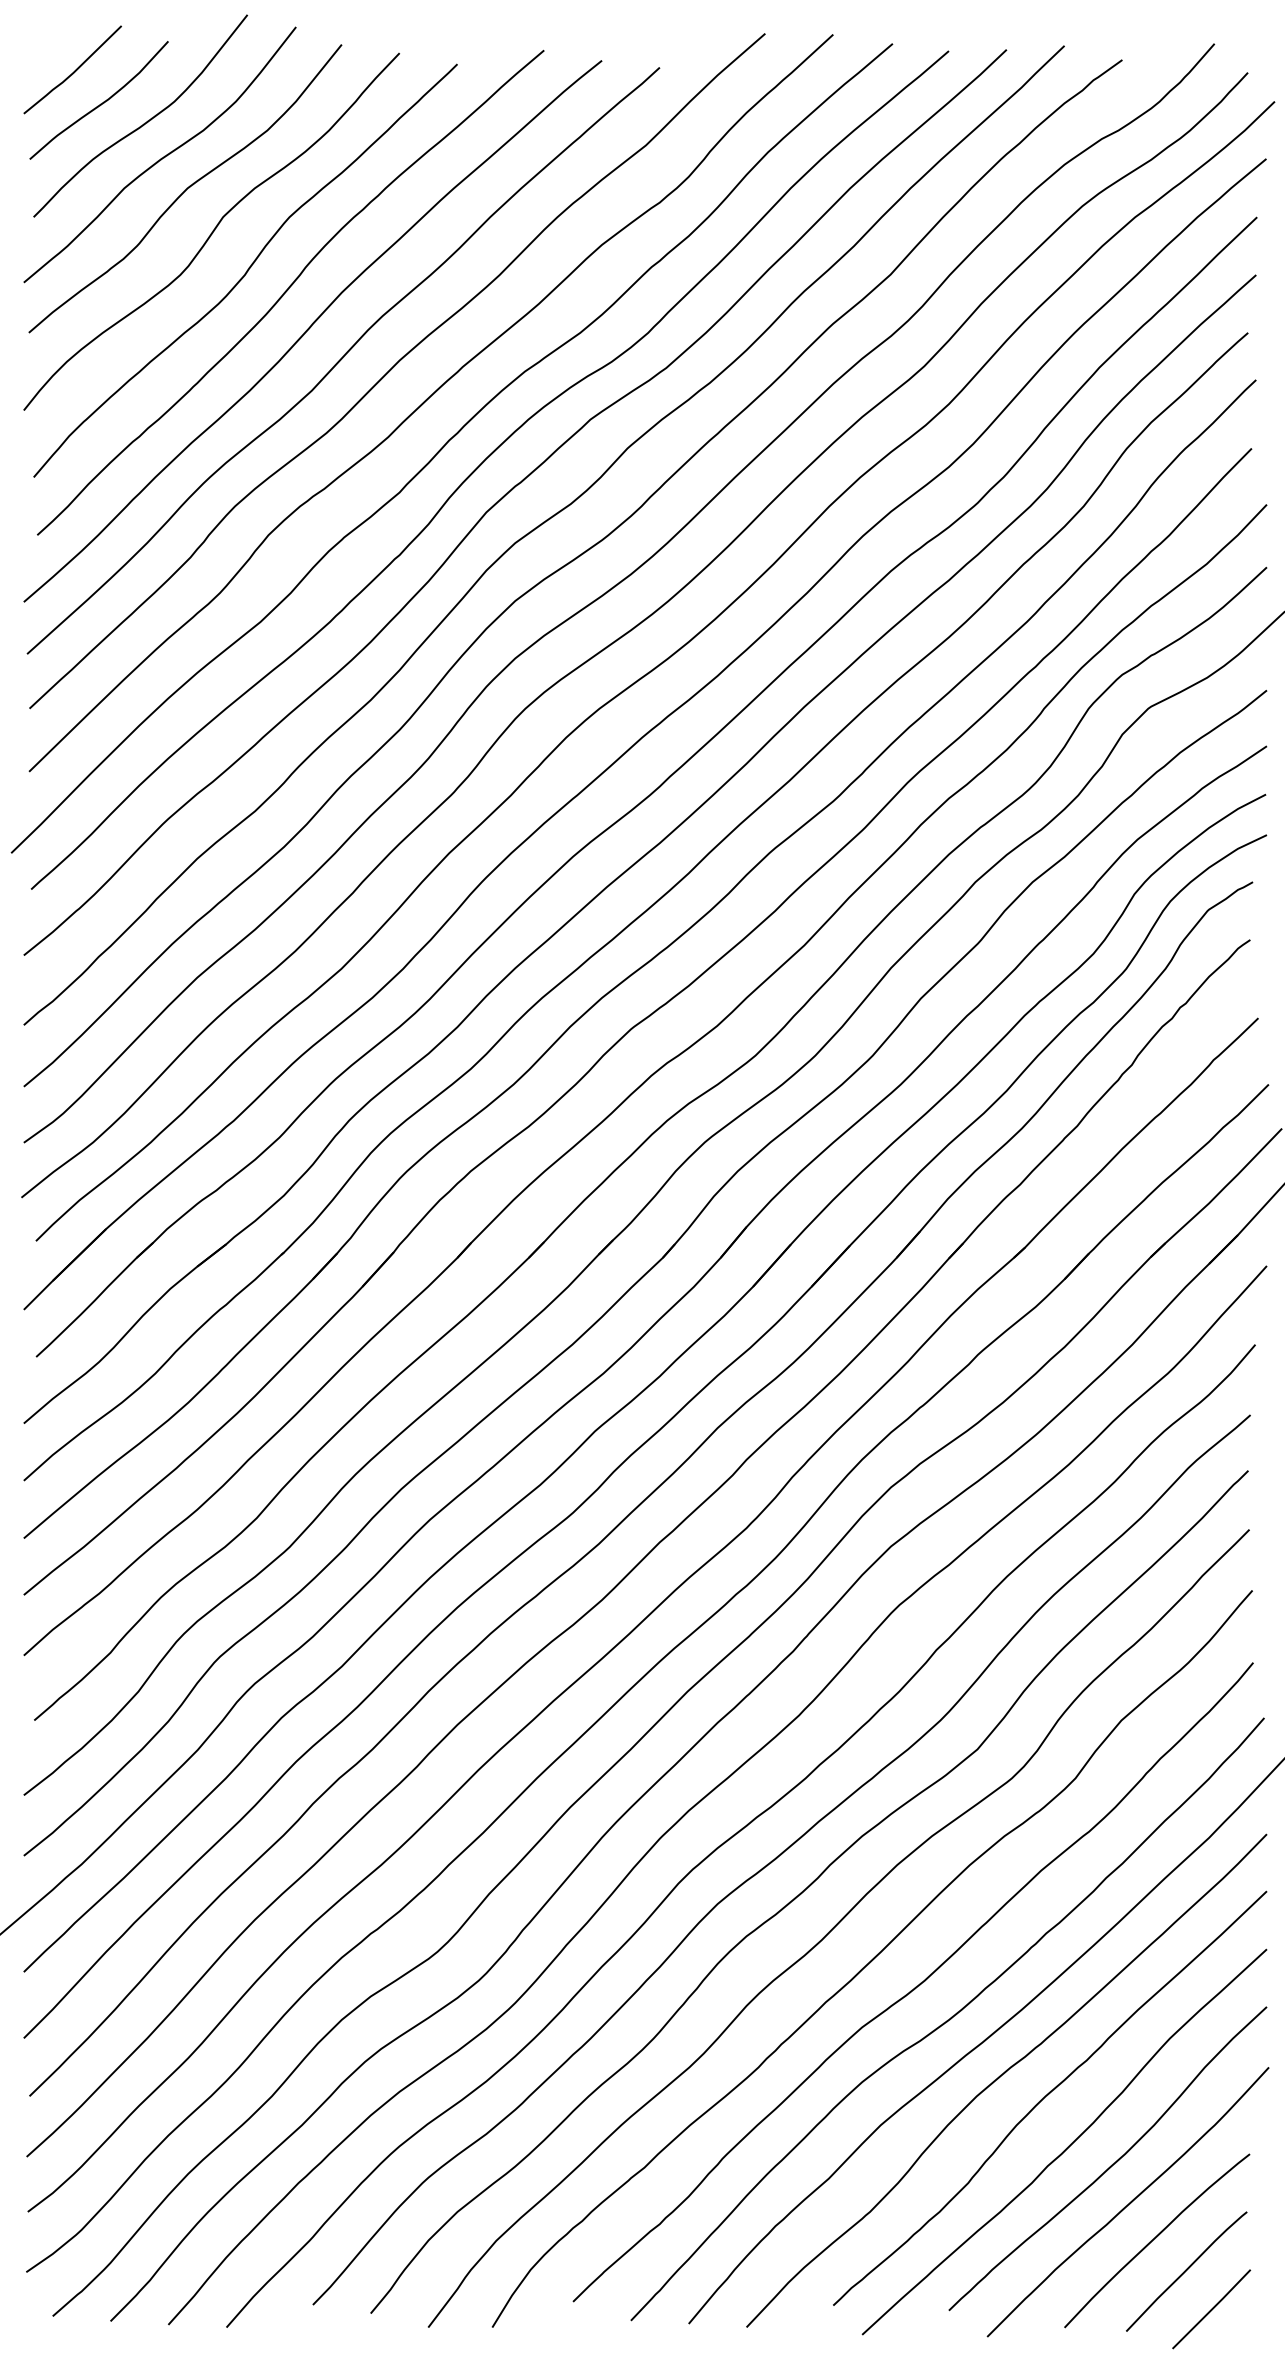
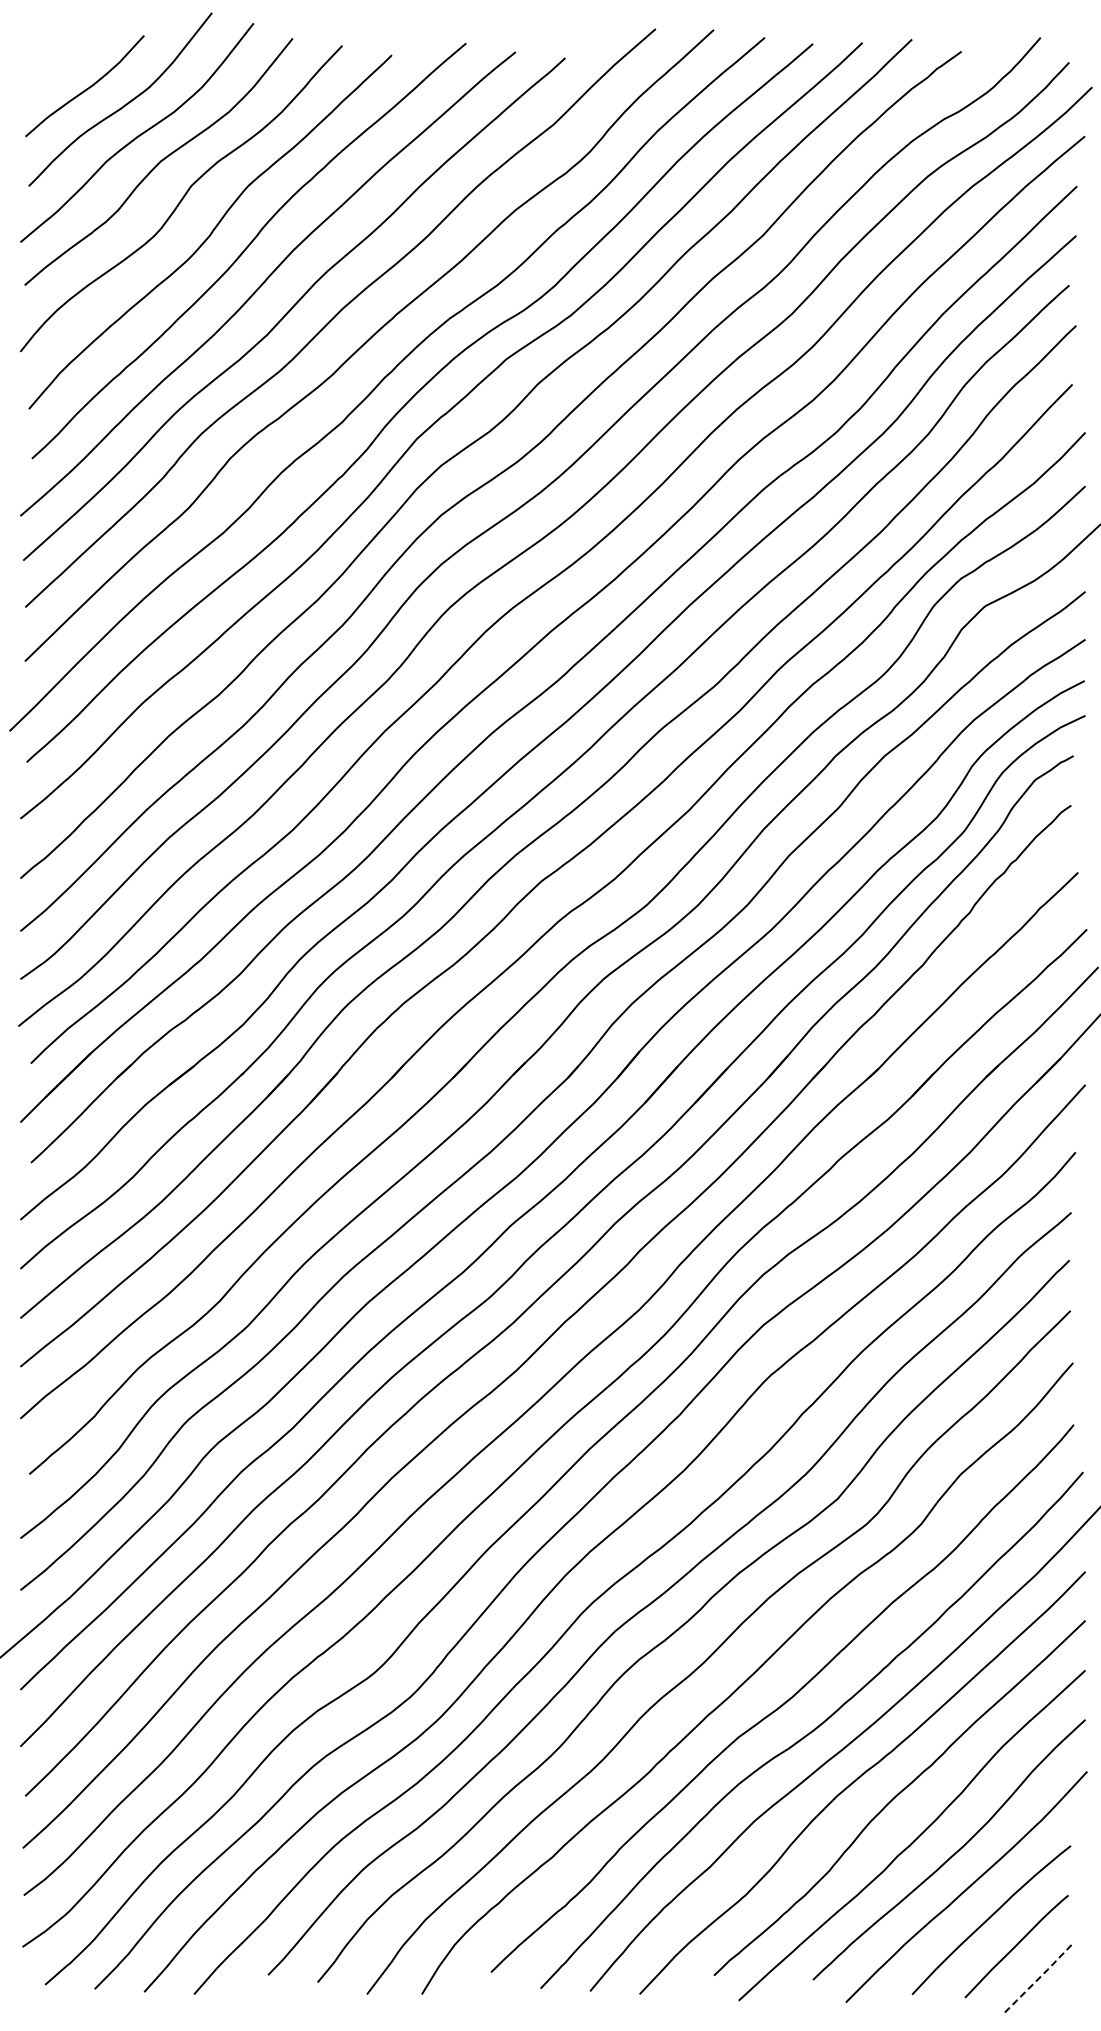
curve: (74, 70) -> (63, 60), removed
line: (1212, 2308) -> (1038, 1978), solid -> dashed

